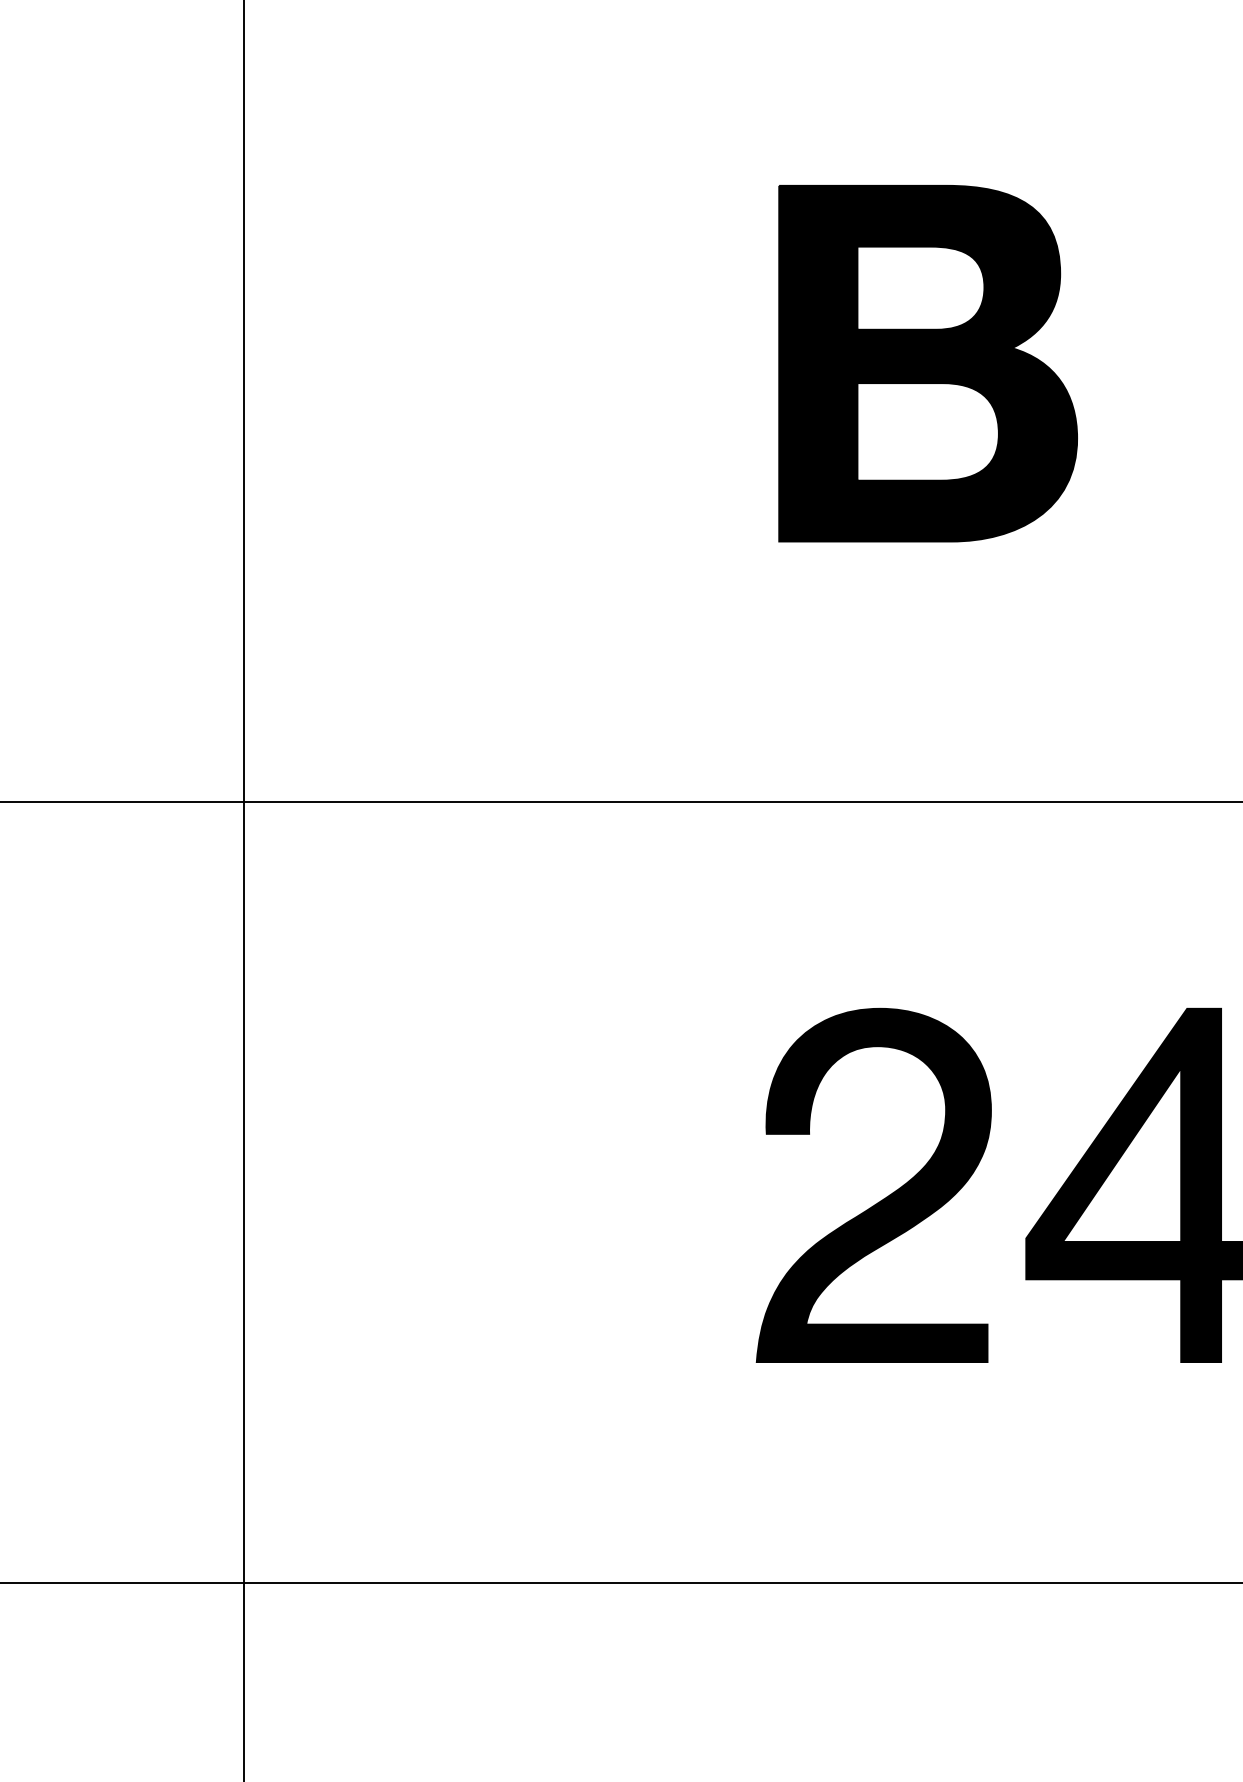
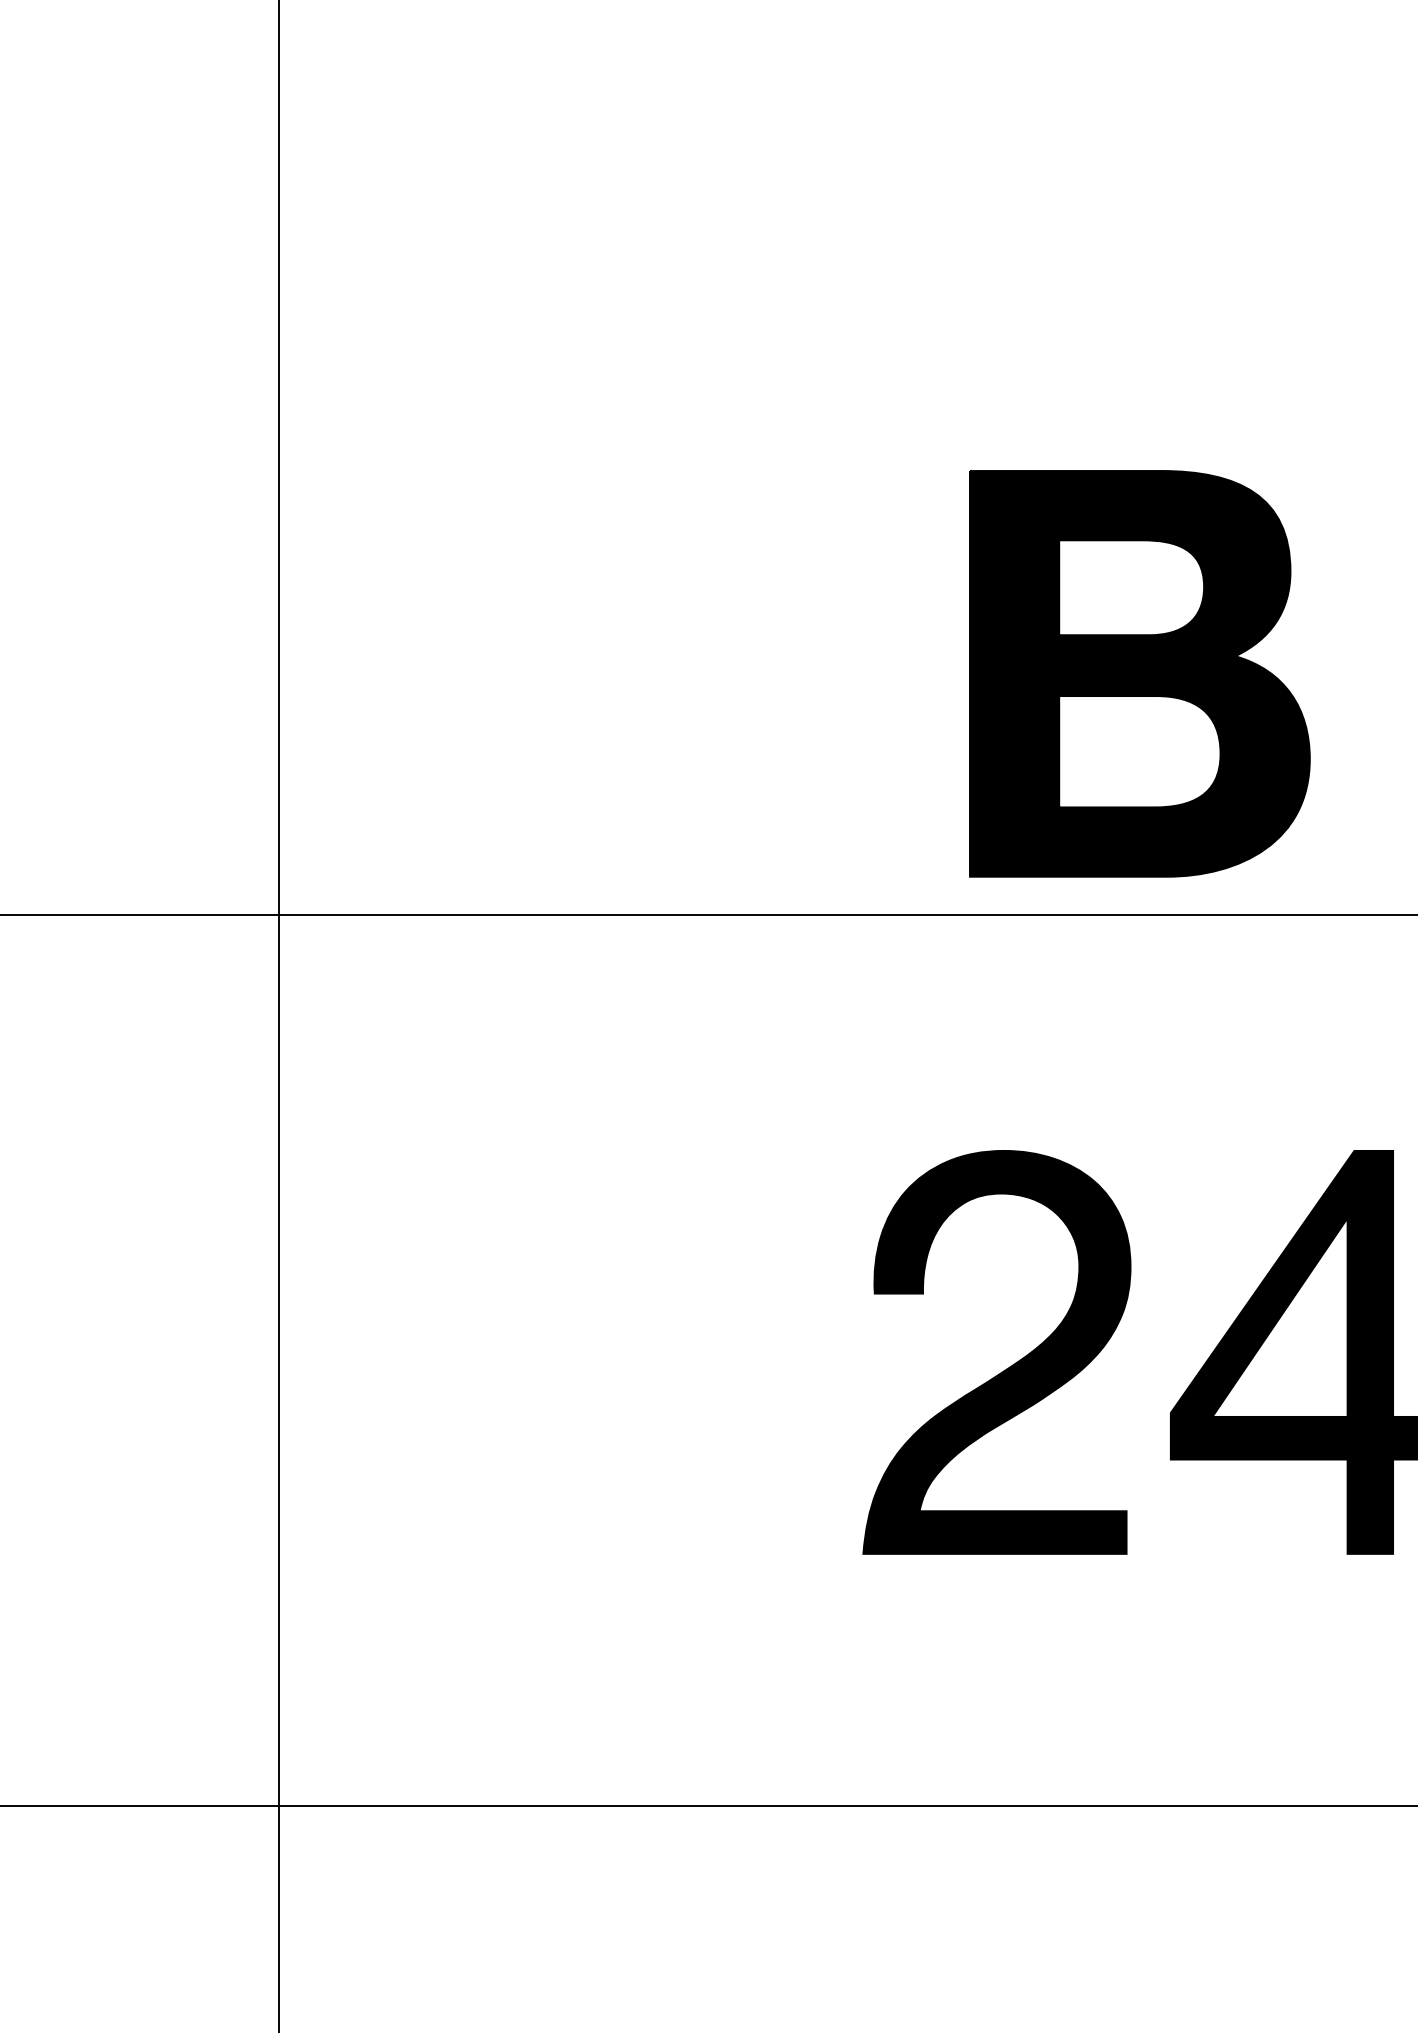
part: (927, 363) -> (1139, 673), moved

